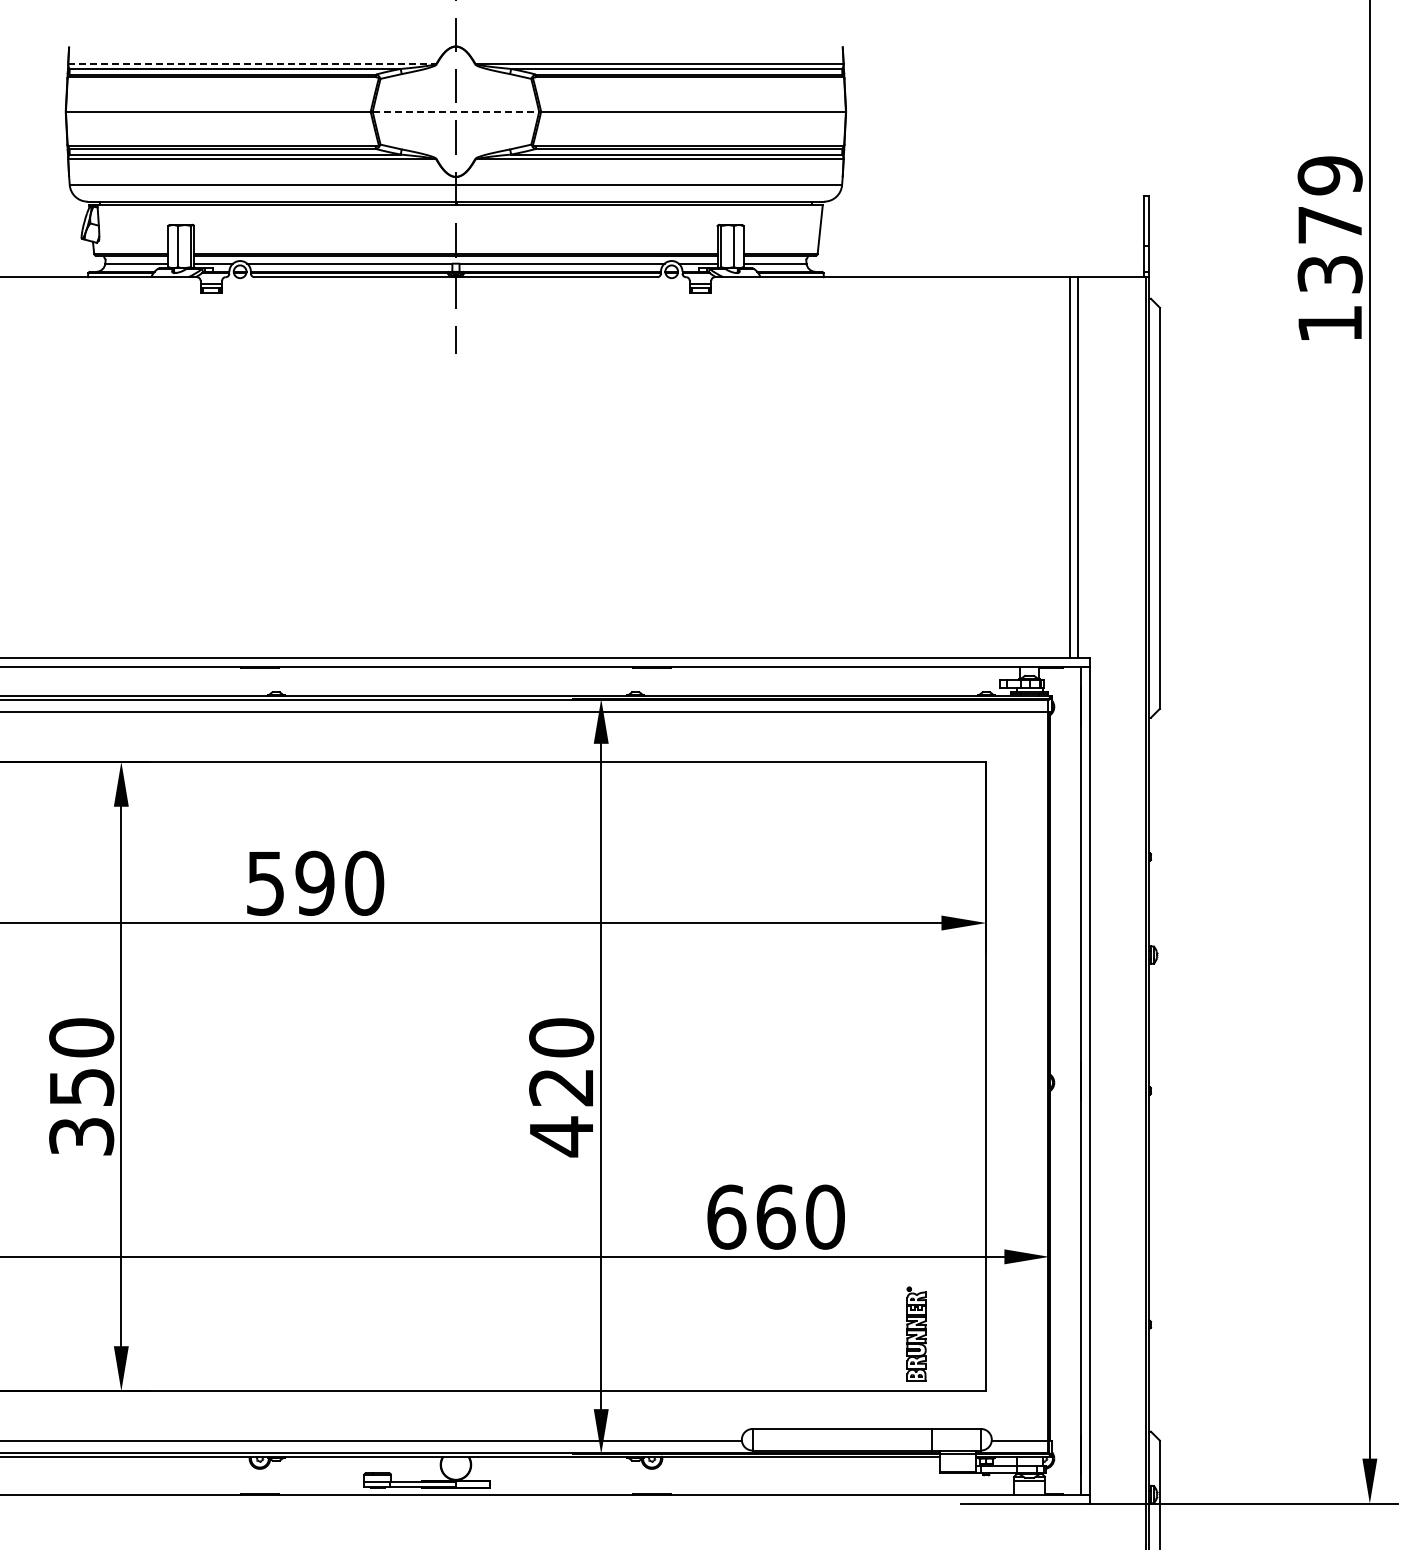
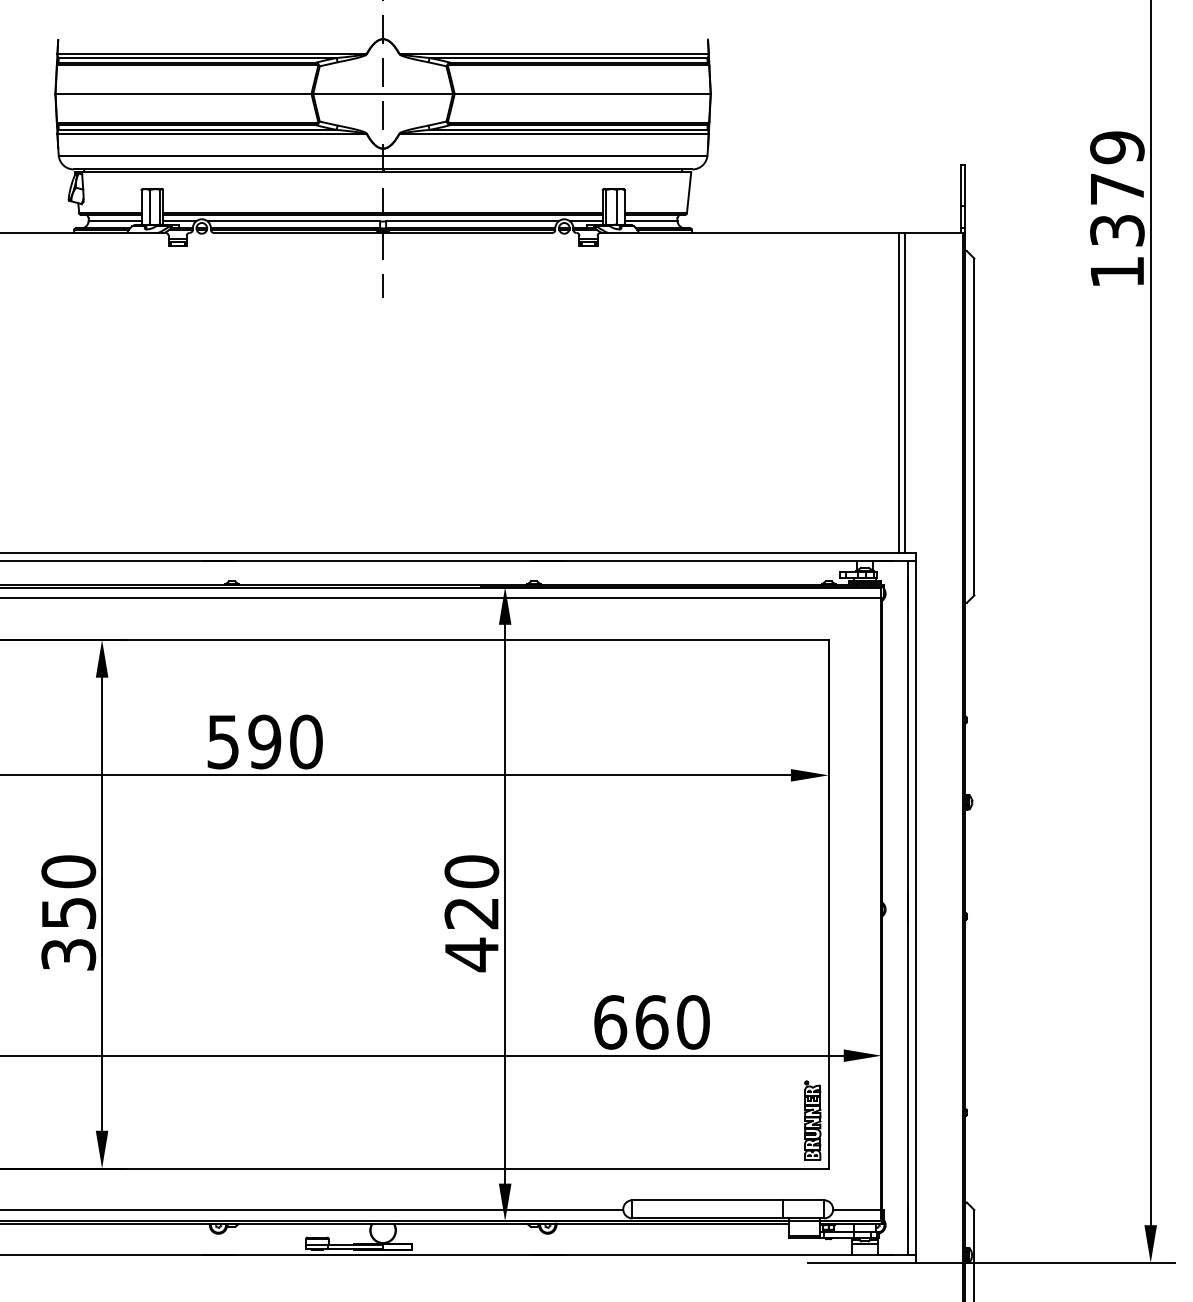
line: (252, 64) -> (212, 54), dashed -> solid
line: (456, 111) -> (383, 93), dashed -> solid
part: (916, 1333) -> (812, 1120), moved

